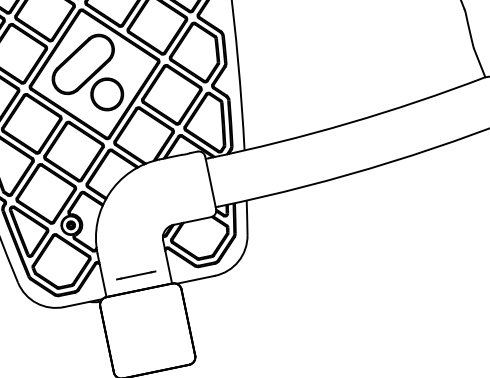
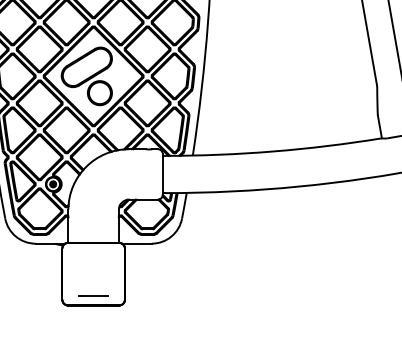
line: (135, 274) -> (93, 295), moved

